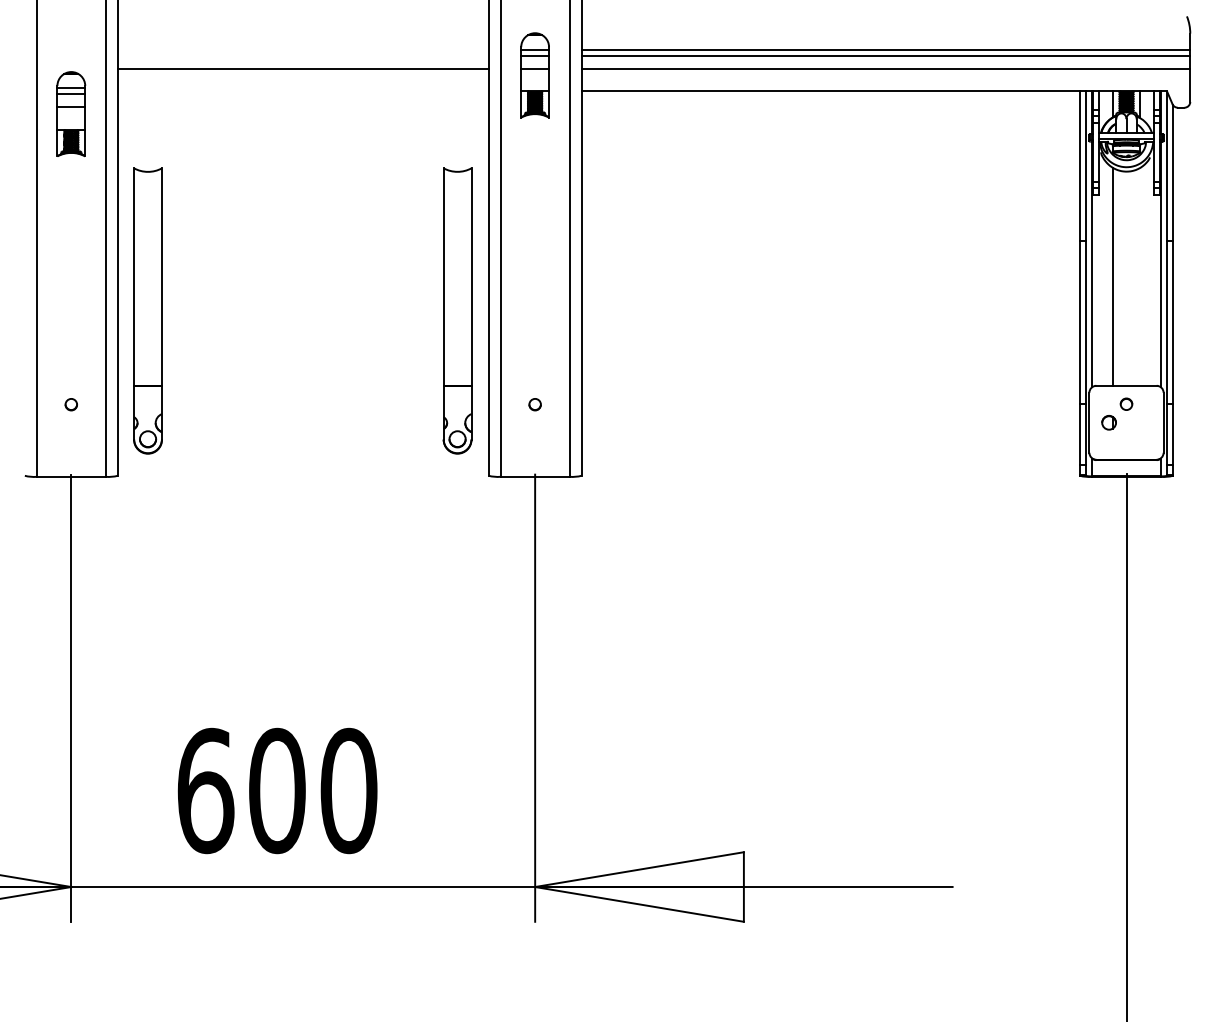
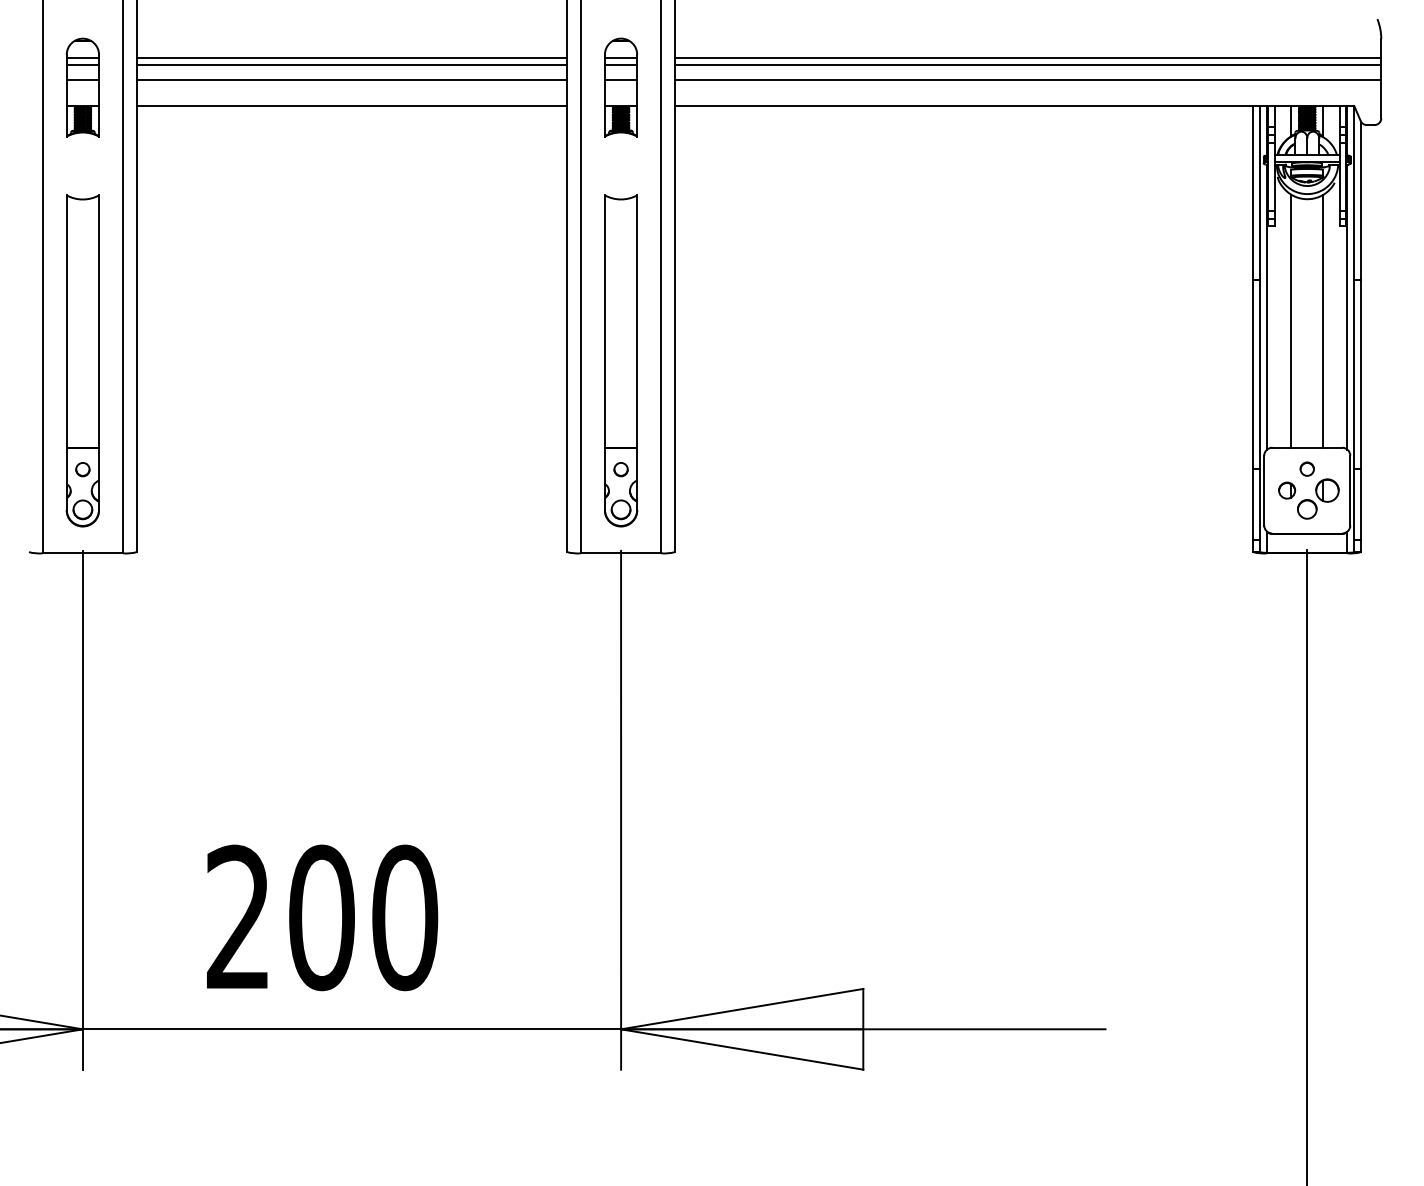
line: (302, 49) -> (351, 57), added
line: (302, 55) -> (351, 64), added
line: (302, 91) -> (351, 106), added
part: (70, 114) -> (82, 87), moved
line: (1140, 276) -> (1323, 320), added
part: (147, 310) -> (82, 360), moved
part: (457, 310) -> (621, 360), moved
part: (1136, 429) -> (1318, 498), added
text: (206, 790) -> (239, 917), 600 -> 200

